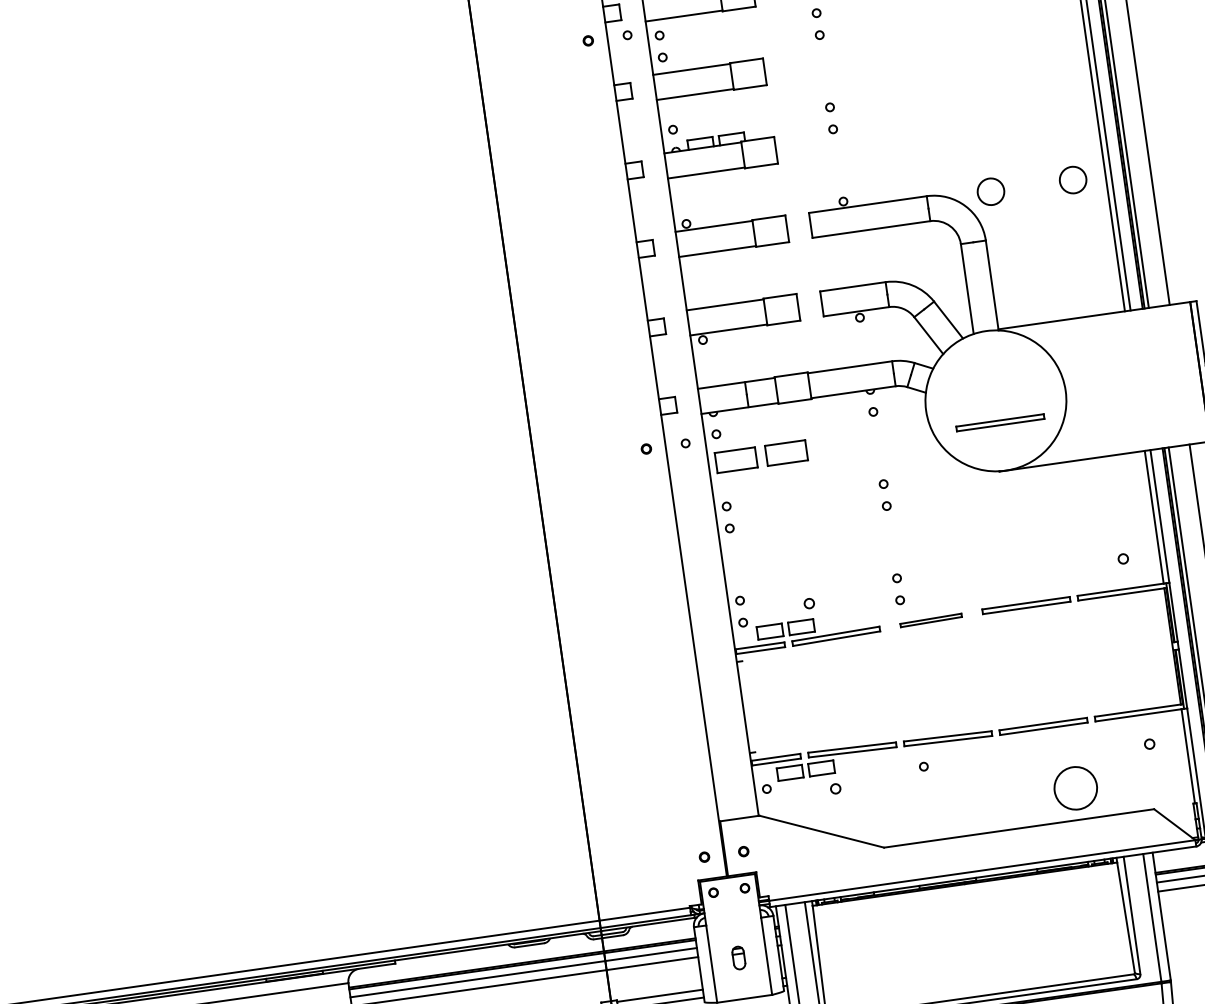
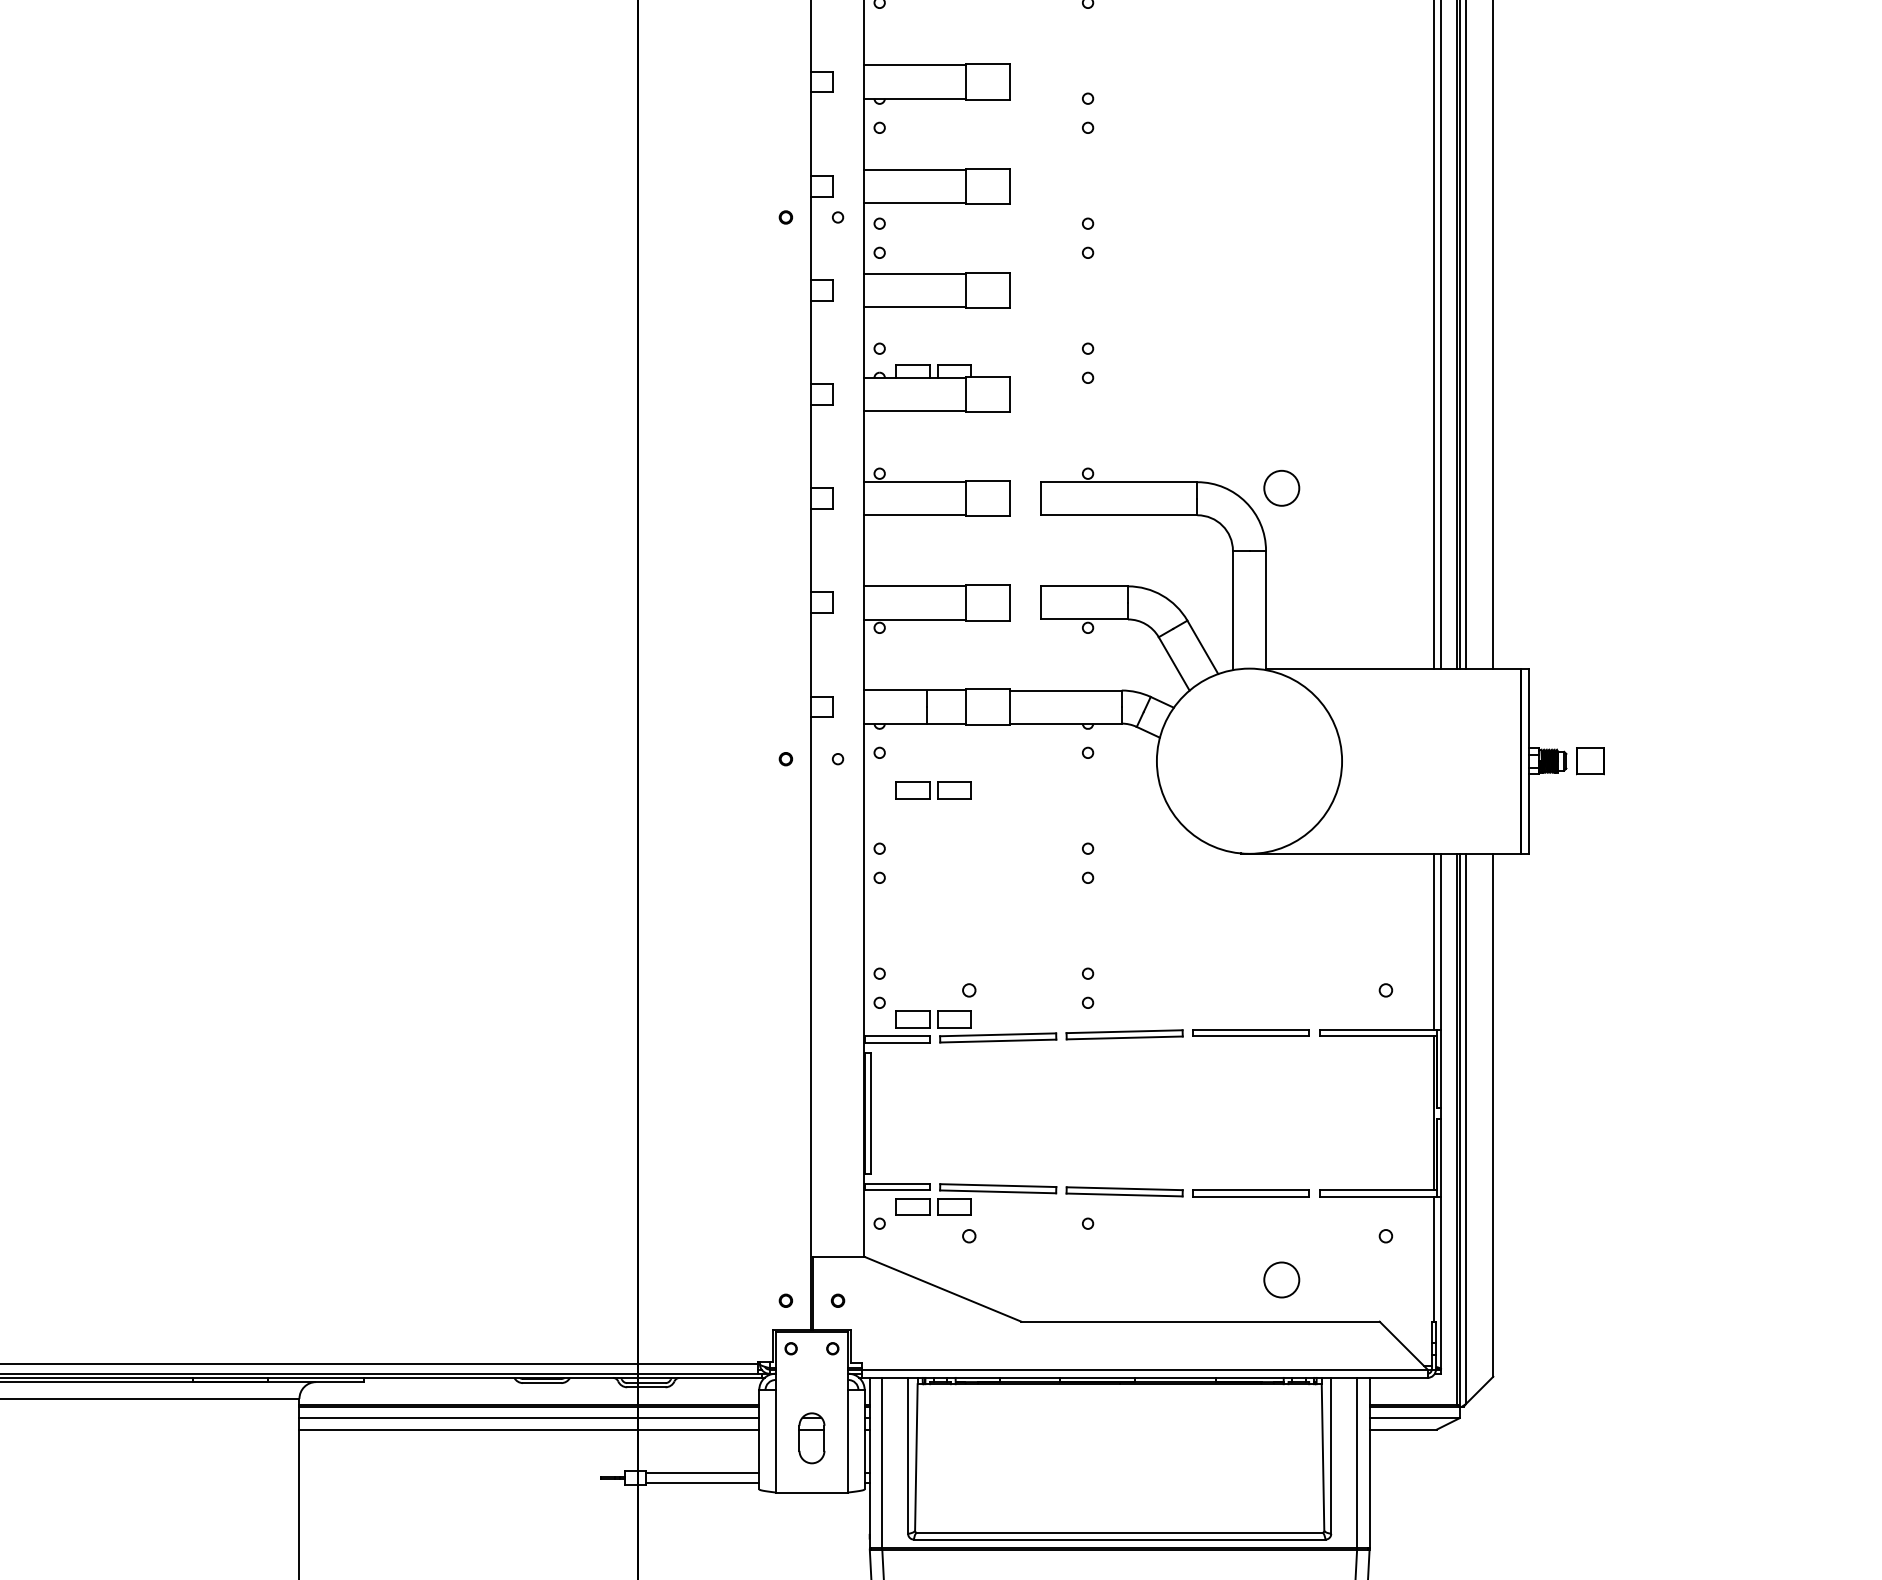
circle: (1072, 179) -> (1390, 487), removed
part: (999, 422) -> (1250, 790), removed
part: (760, 456) -> (933, 790), size x0.62
part: (931, 620) -> (1124, 1034), size x1.43
line: (744, 706) -> (865, 1112), added
line: (748, 706) -> (871, 1112), added
circle: (1075, 787) -> (1281, 1279), size x0.62
part: (738, 958) -> (811, 1438), size x1.67

